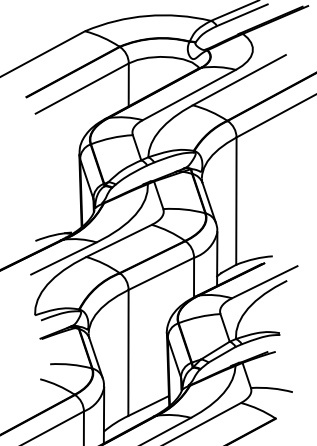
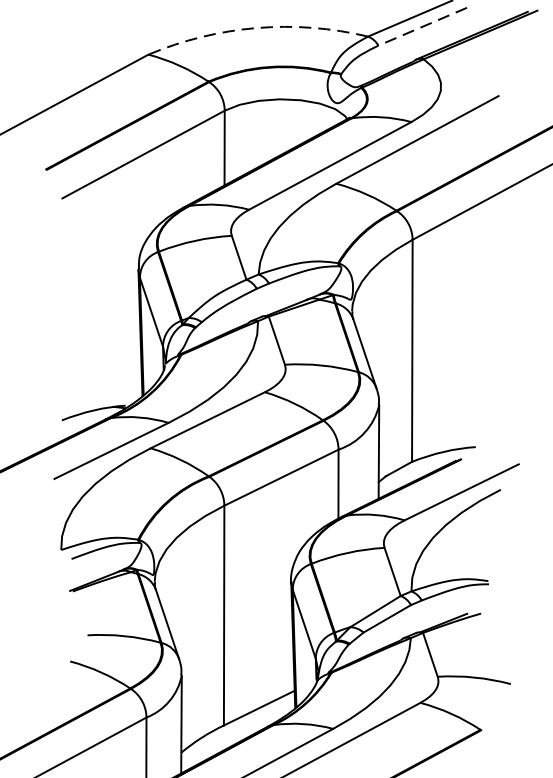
line: (242, 15) -> (422, 27), solid -> dashed
arc: (147, 16) -> (257, 28), solid -> dashed

